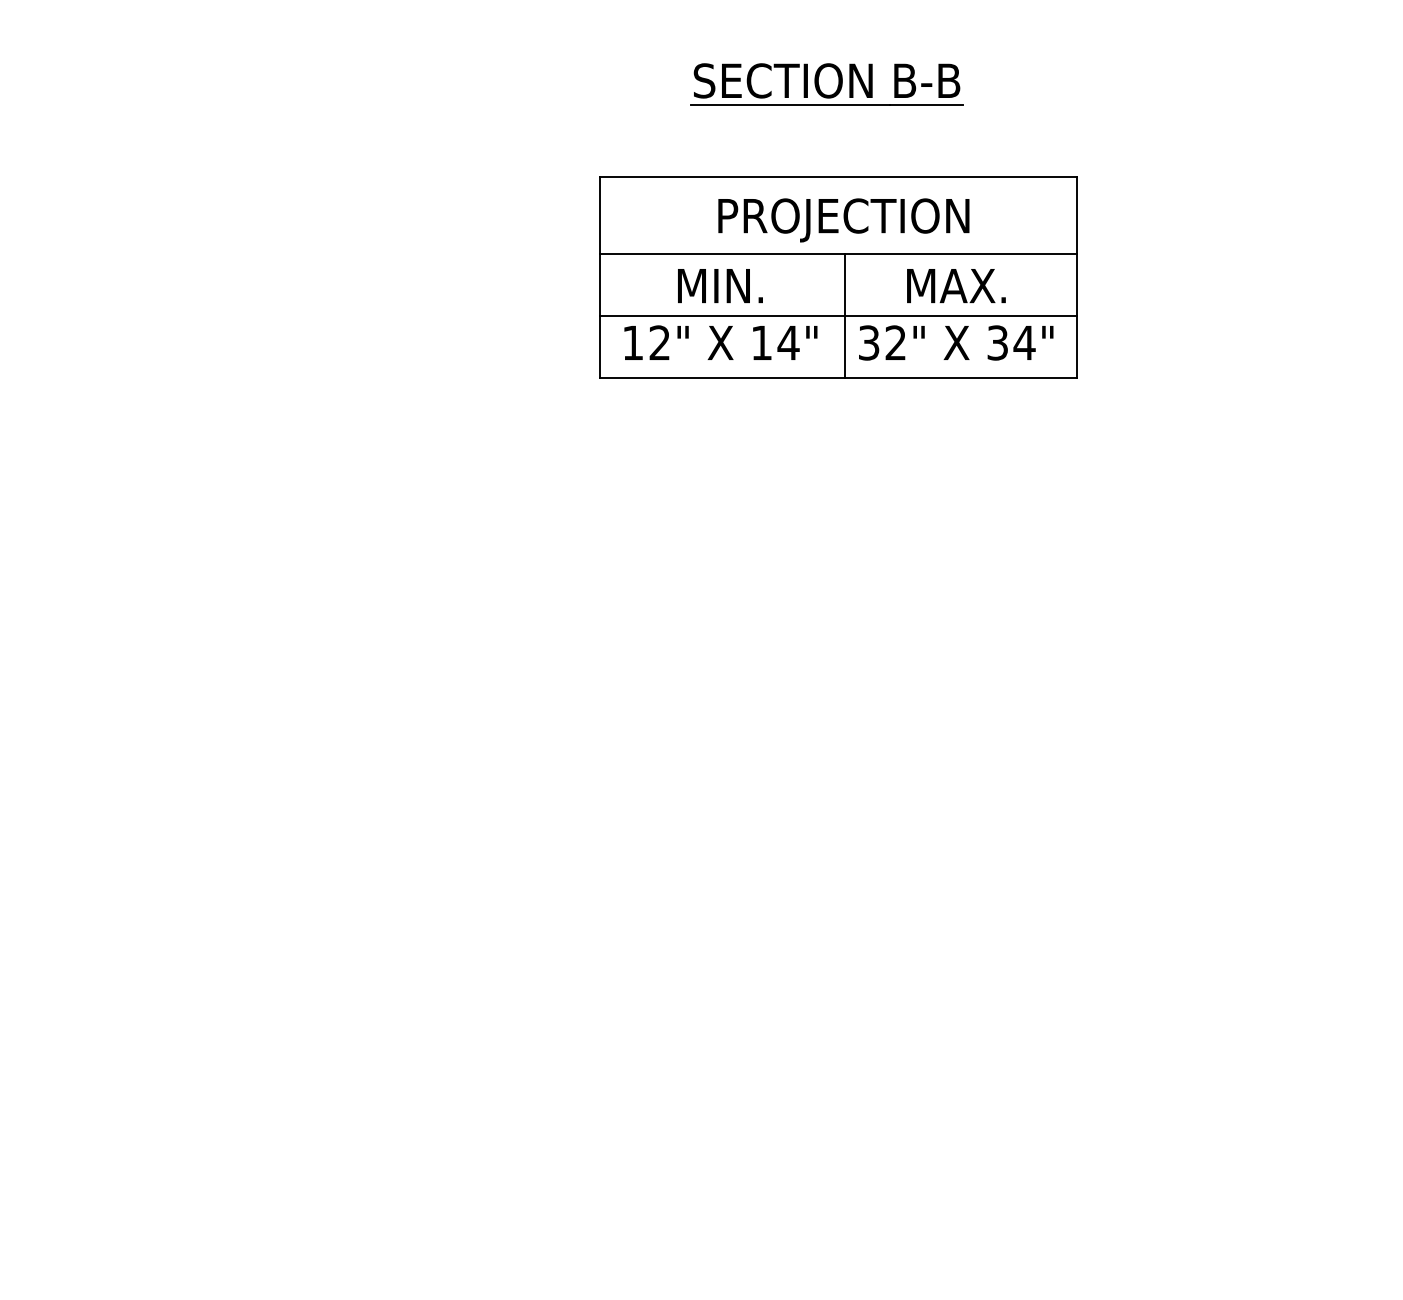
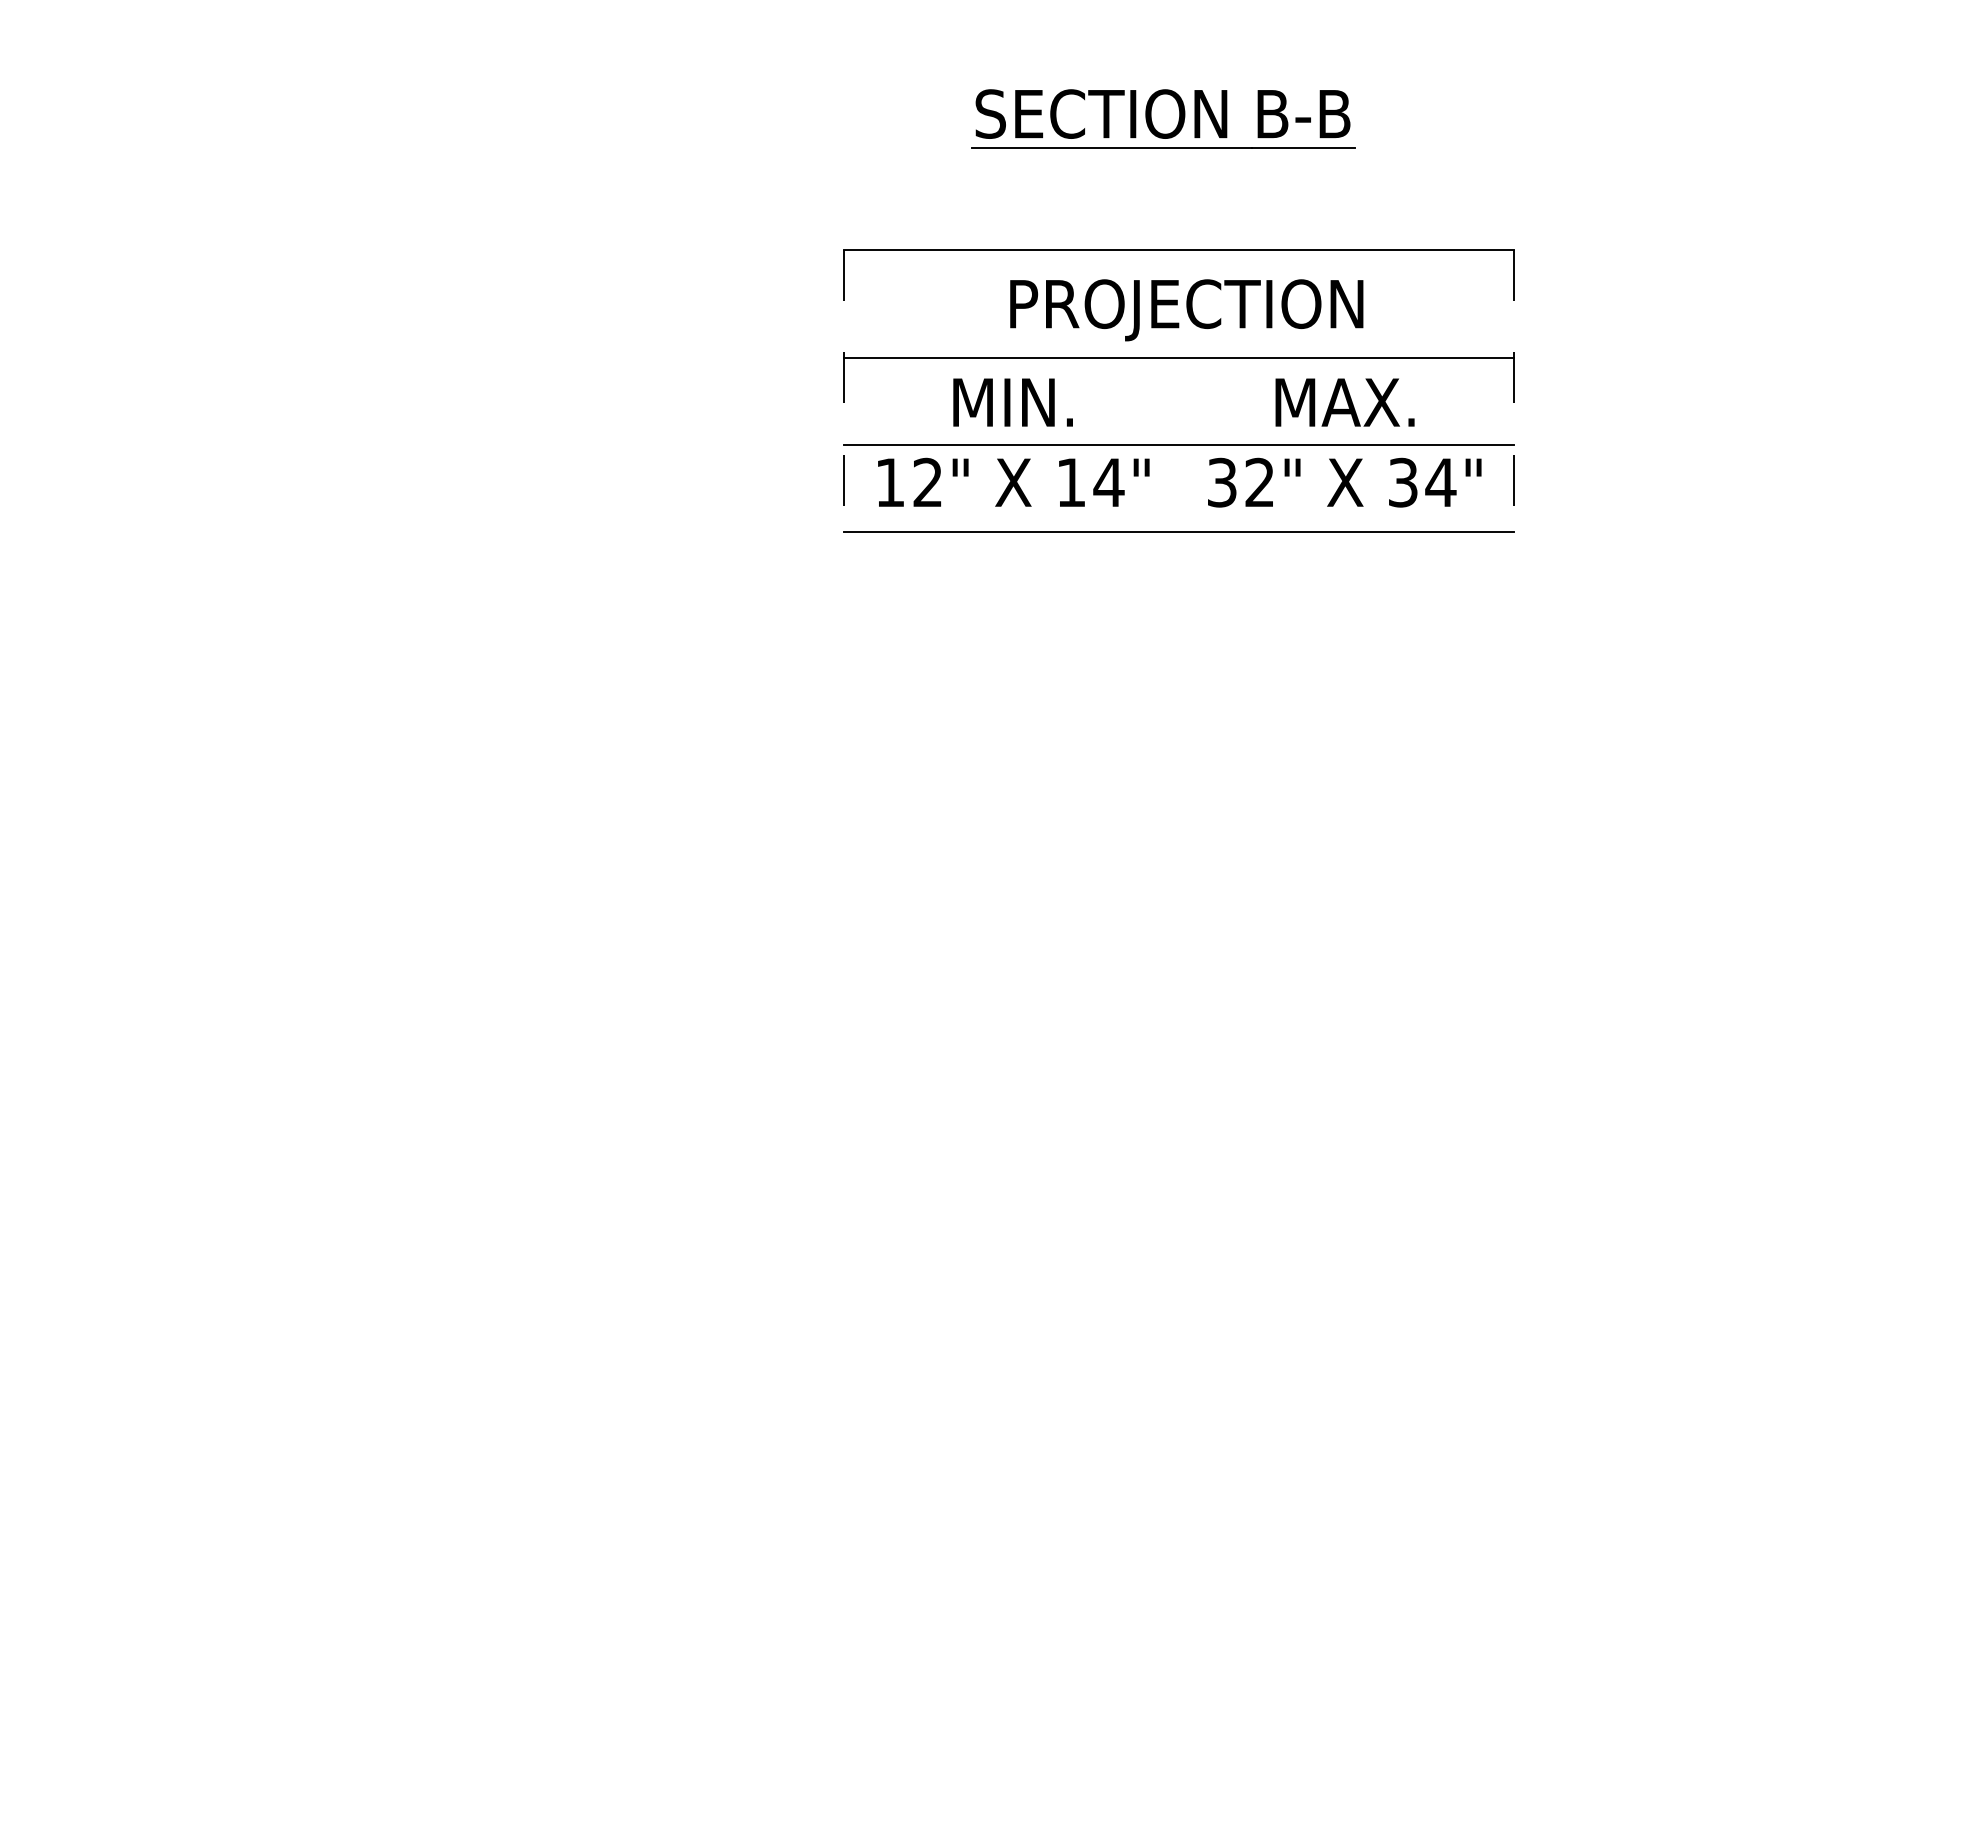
line: (599, 278) -> (843, 391), solid -> dashed
line: (1076, 278) -> (1514, 391), solid -> dashed
line: (845, 316) -> (1188, 445), removed

